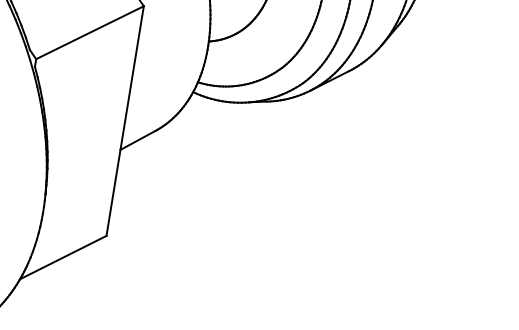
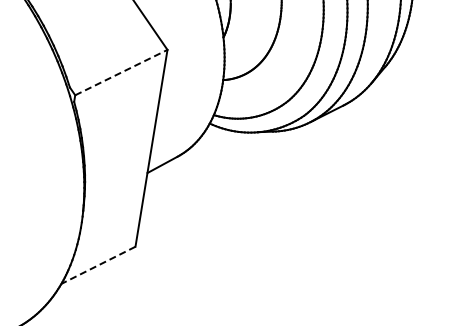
line: (90, 32) -> (121, 72), solid -> dashed
line: (62, 257) -> (97, 265), solid -> dashed

